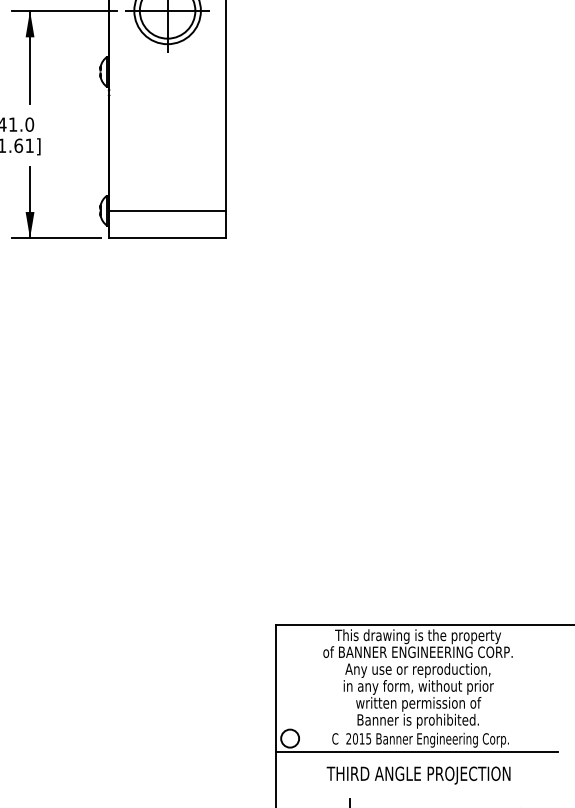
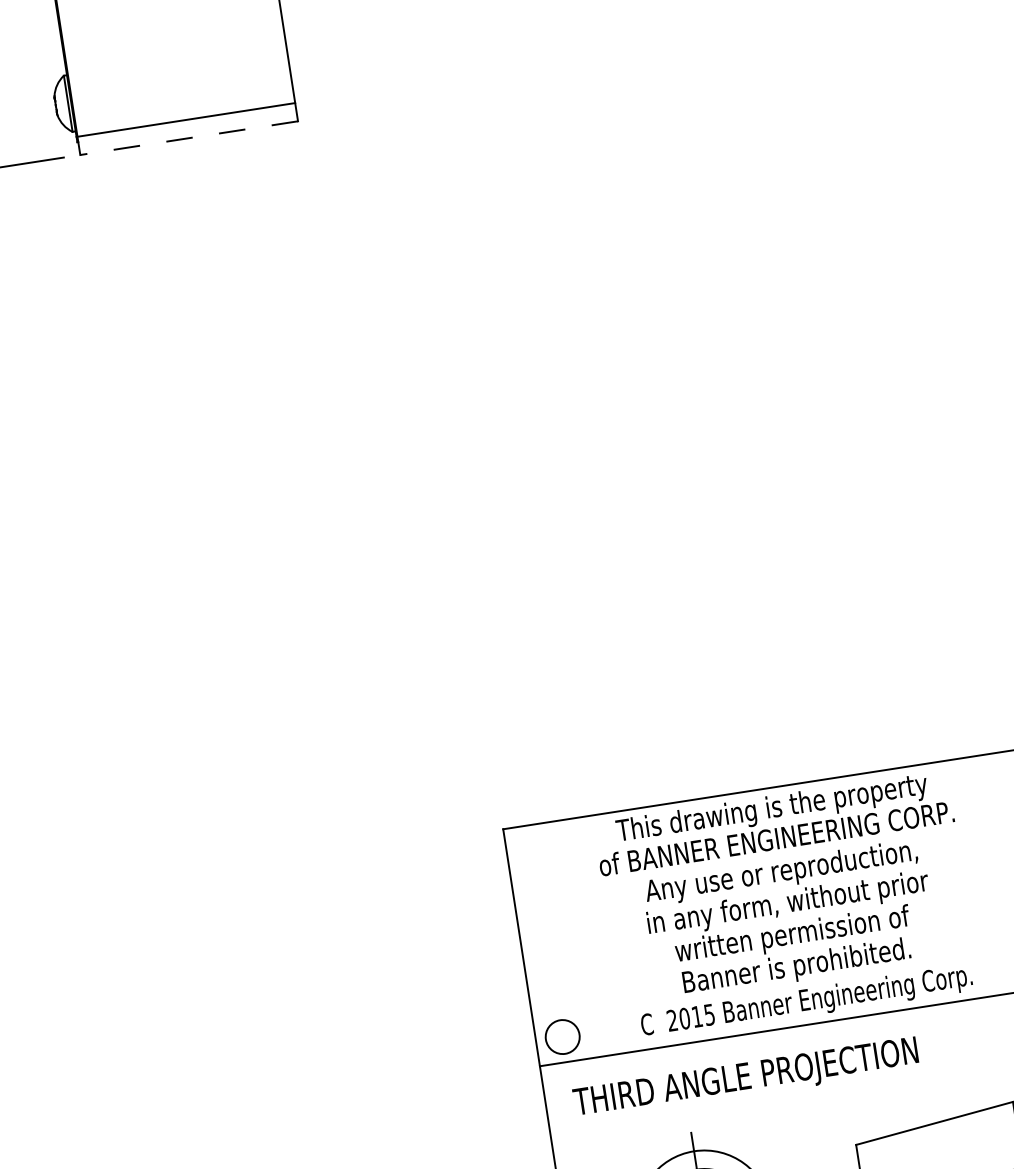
line: (166, 210) -> (184, 119), moved
line: (167, 238) -> (188, 138), solid -> dashed
text: (418, 775) -> (745, 1079), moved

